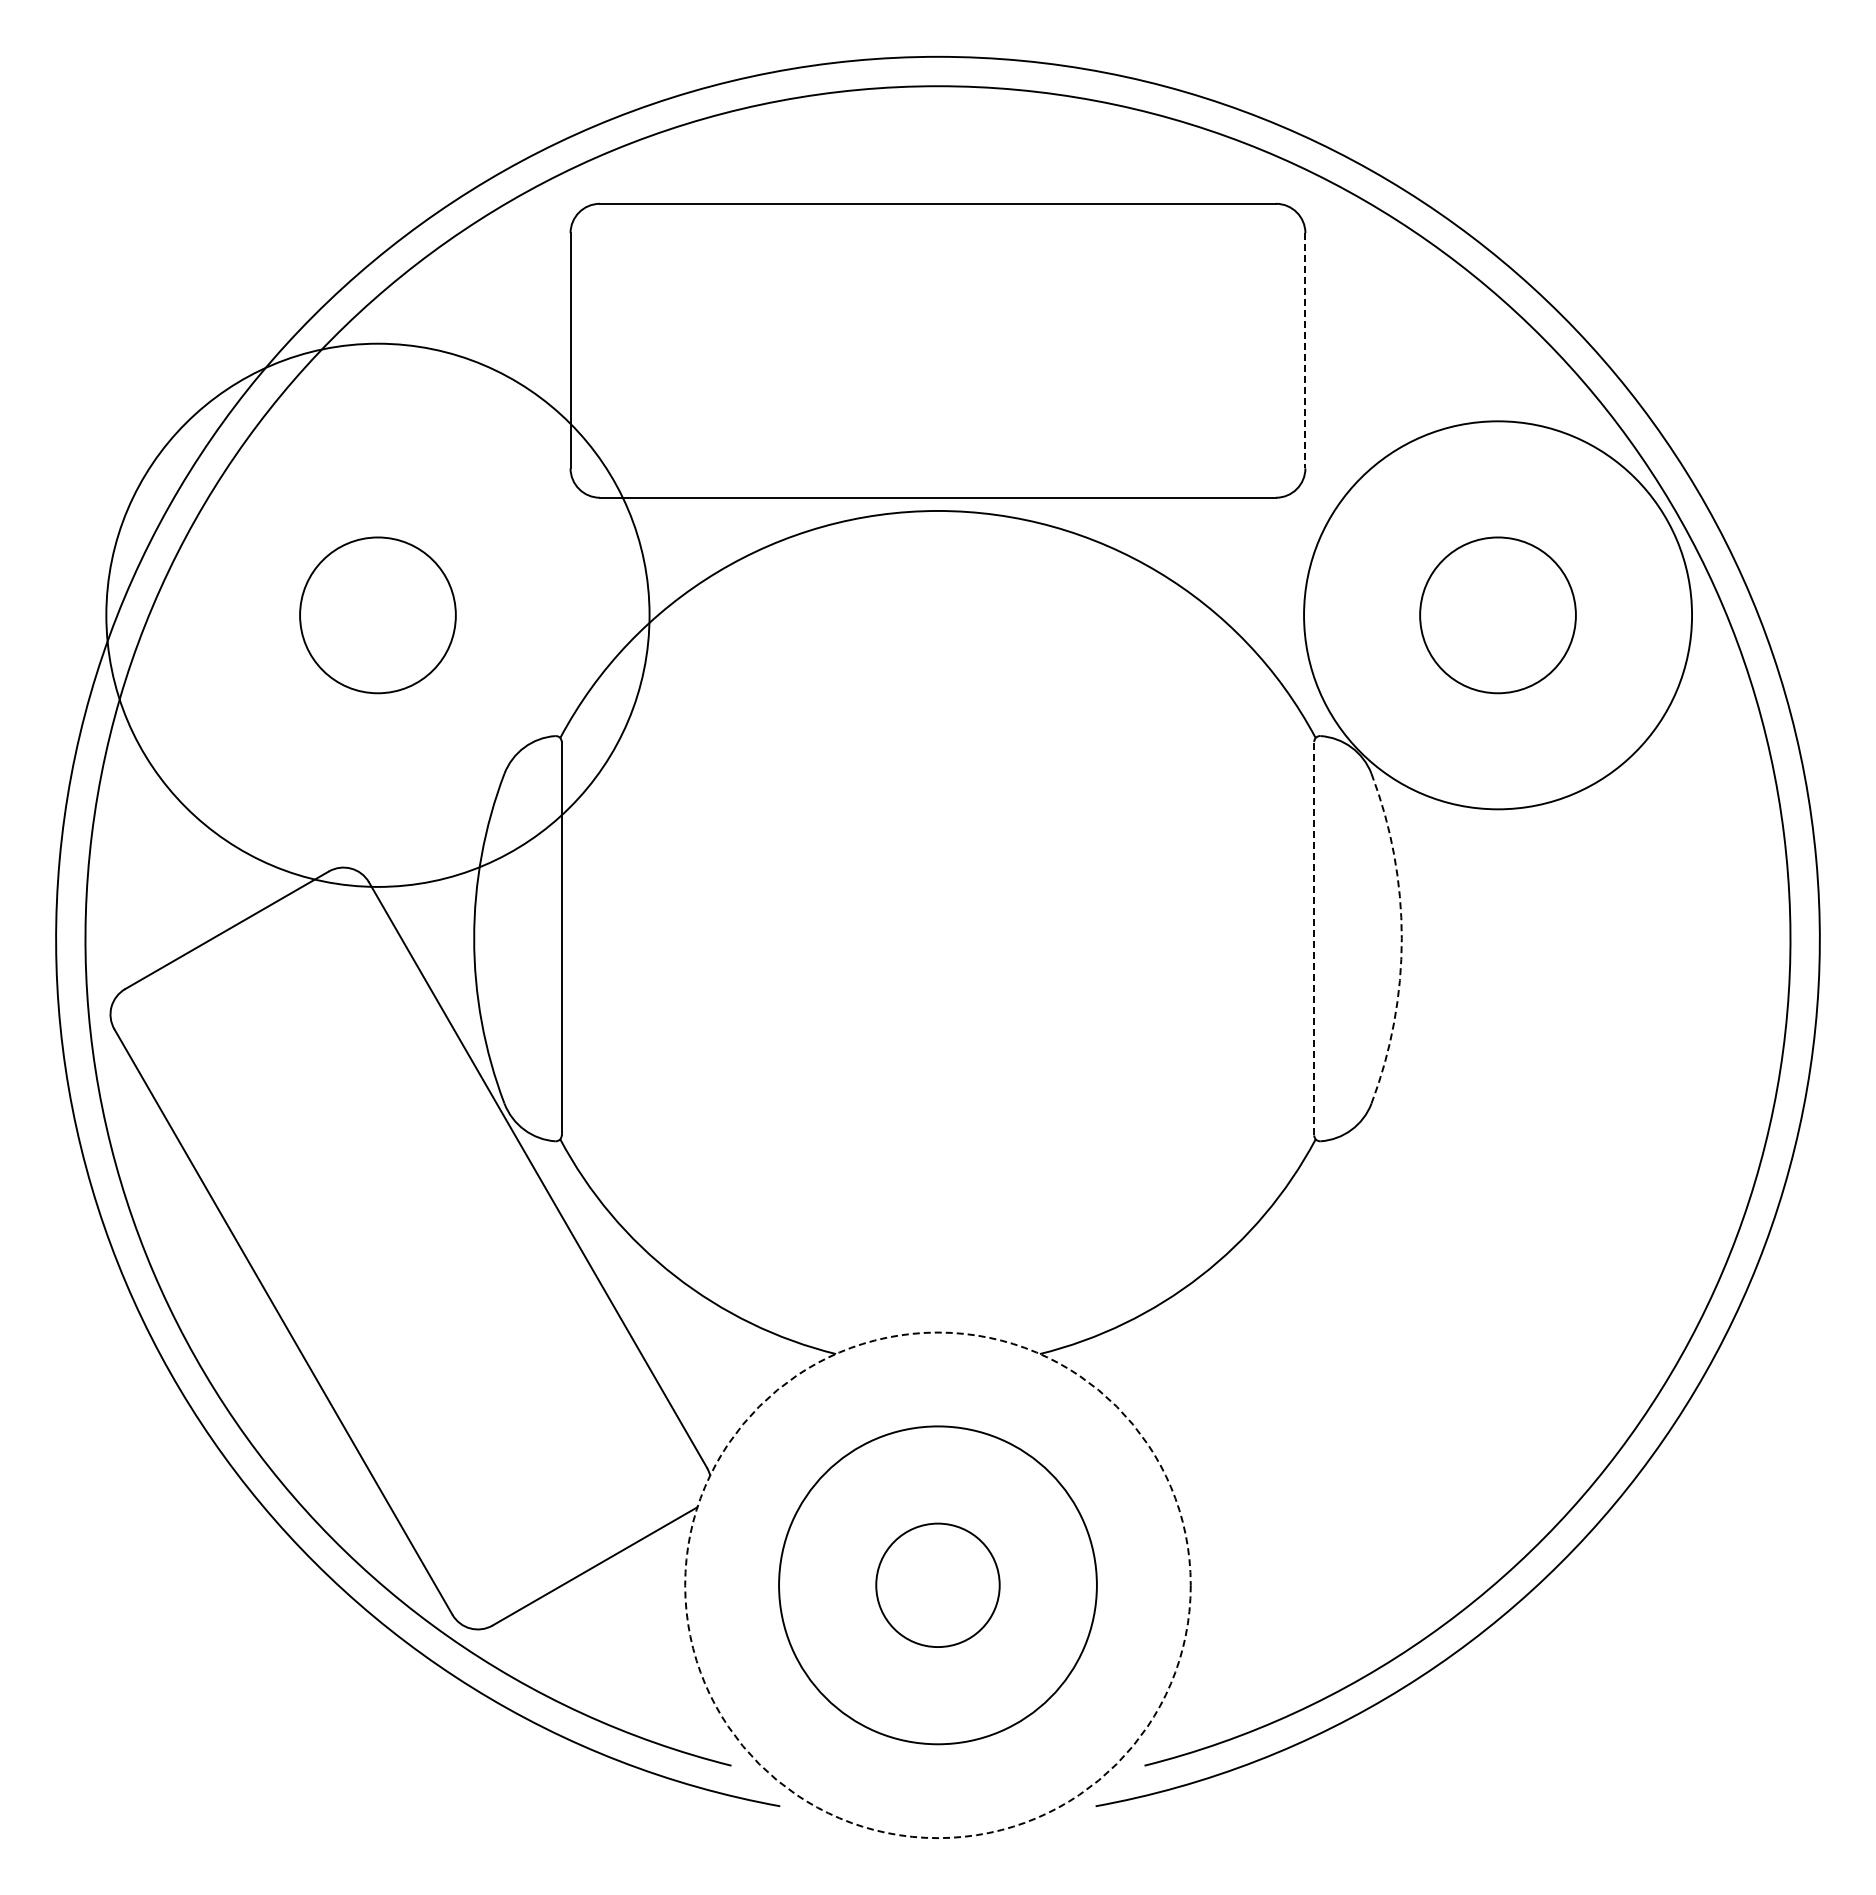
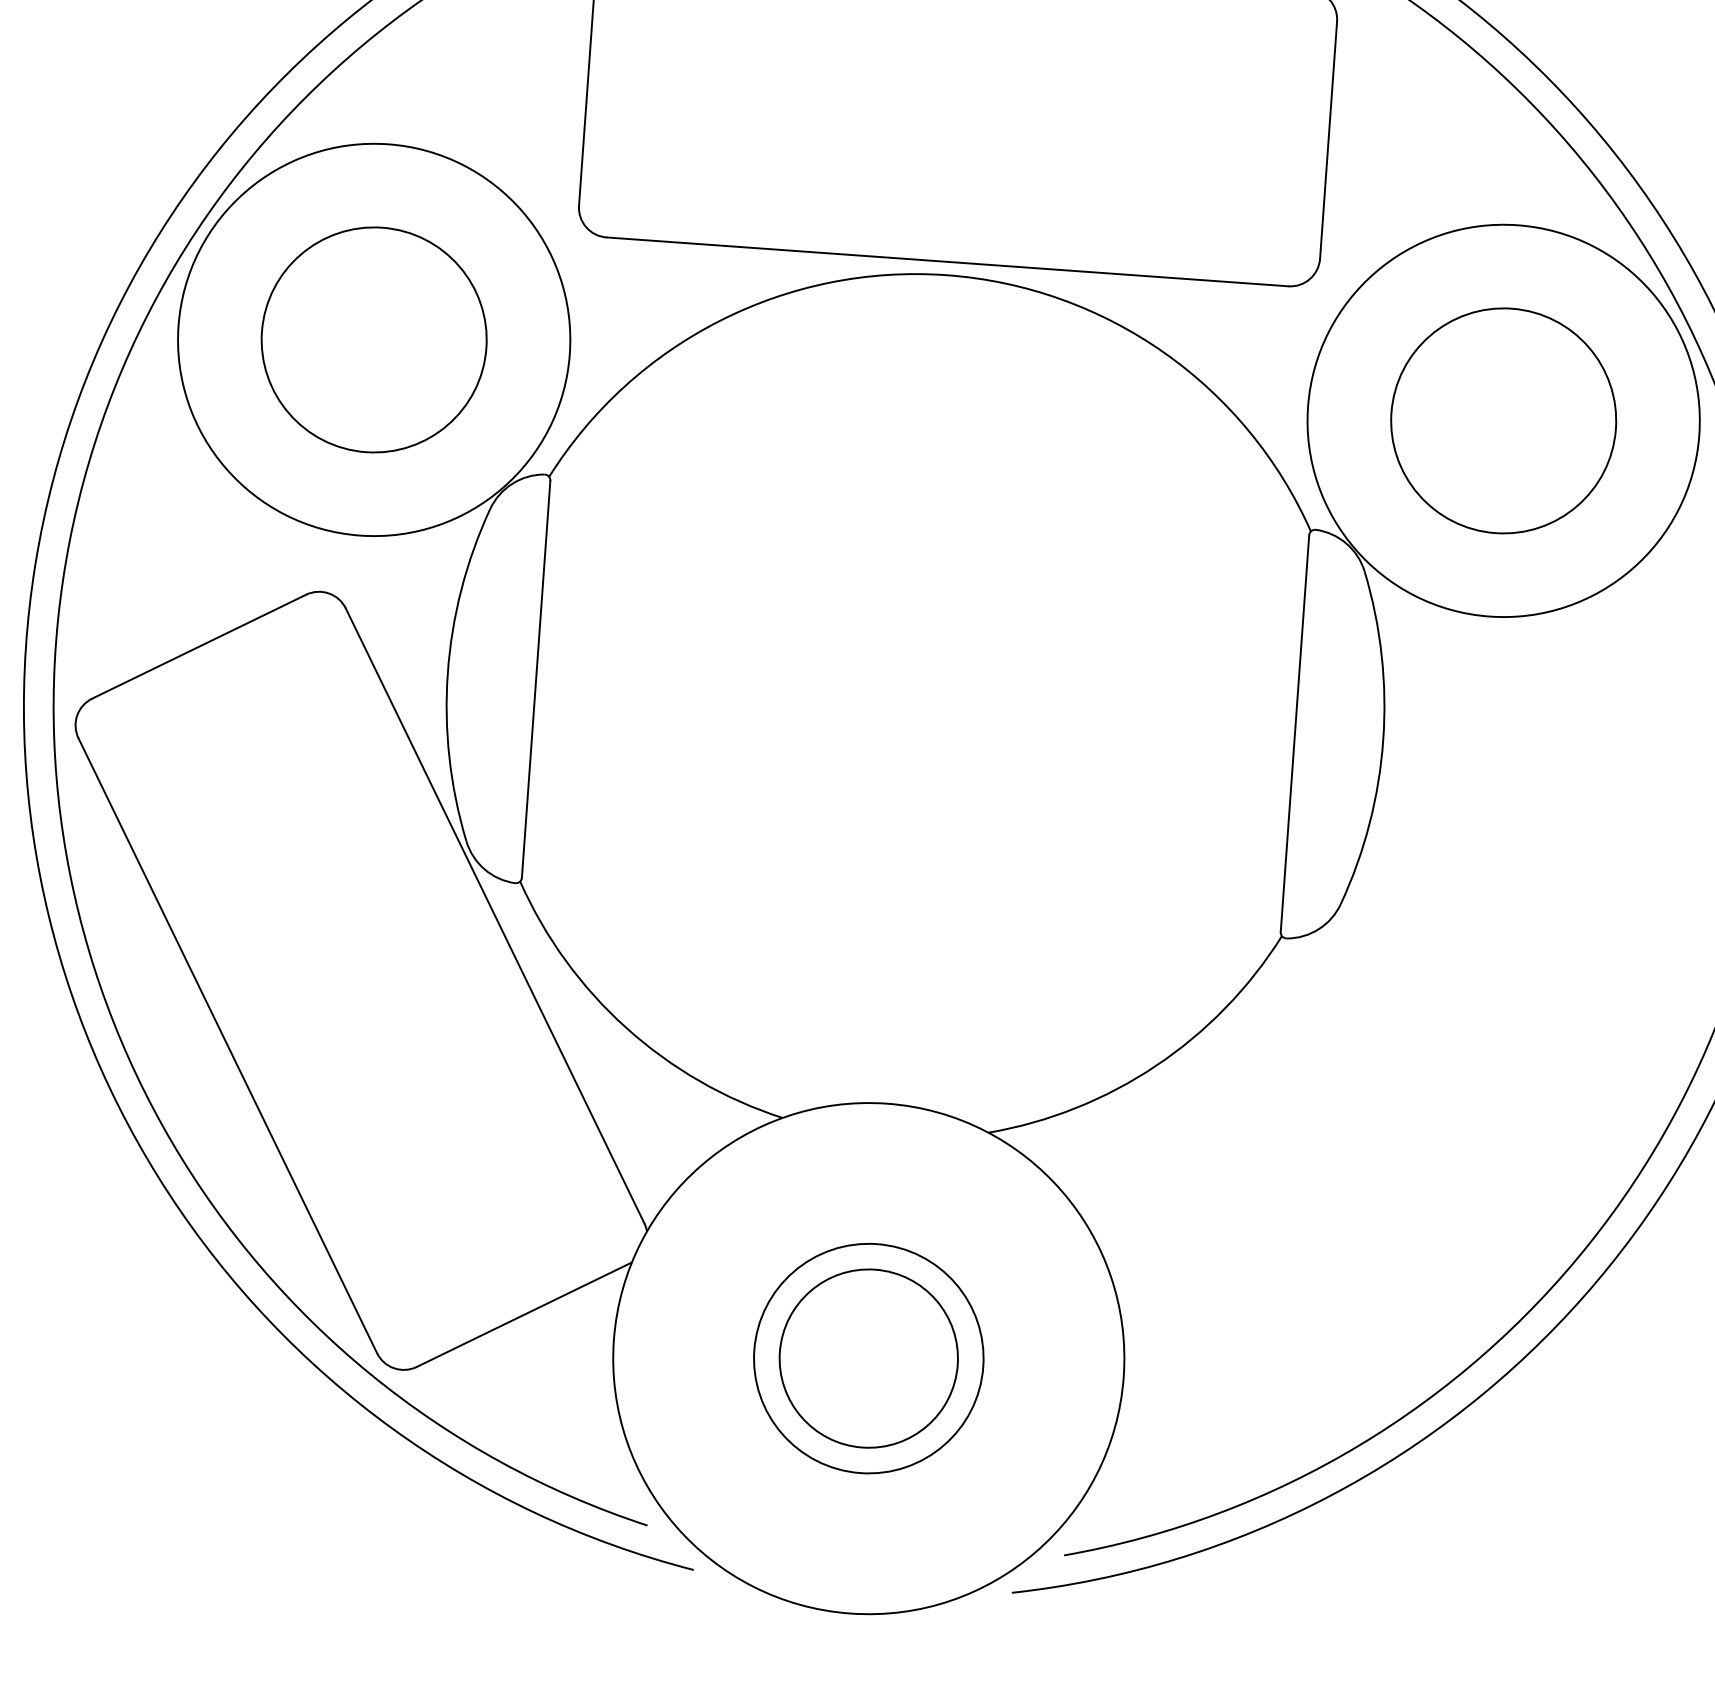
line: (1305, 350) -> (1328, 139), dashed -> solid
circle: (377, 615) -> (373, 340), size x0.71
circle: (377, 615) -> (373, 340), size x1.43
circle: (1497, 615) -> (1503, 421), size x1.43
line: (1314, 938) -> (1295, 733), dashed -> solid
arc: (1401, 938) -> (1382, 739), dashed -> solid
circle: (937, 1584) -> (868, 1357), size x0.71
circle: (937, 1585) -> (868, 1358), dashed -> solid
circle: (937, 1585) -> (868, 1358), size x1.43

